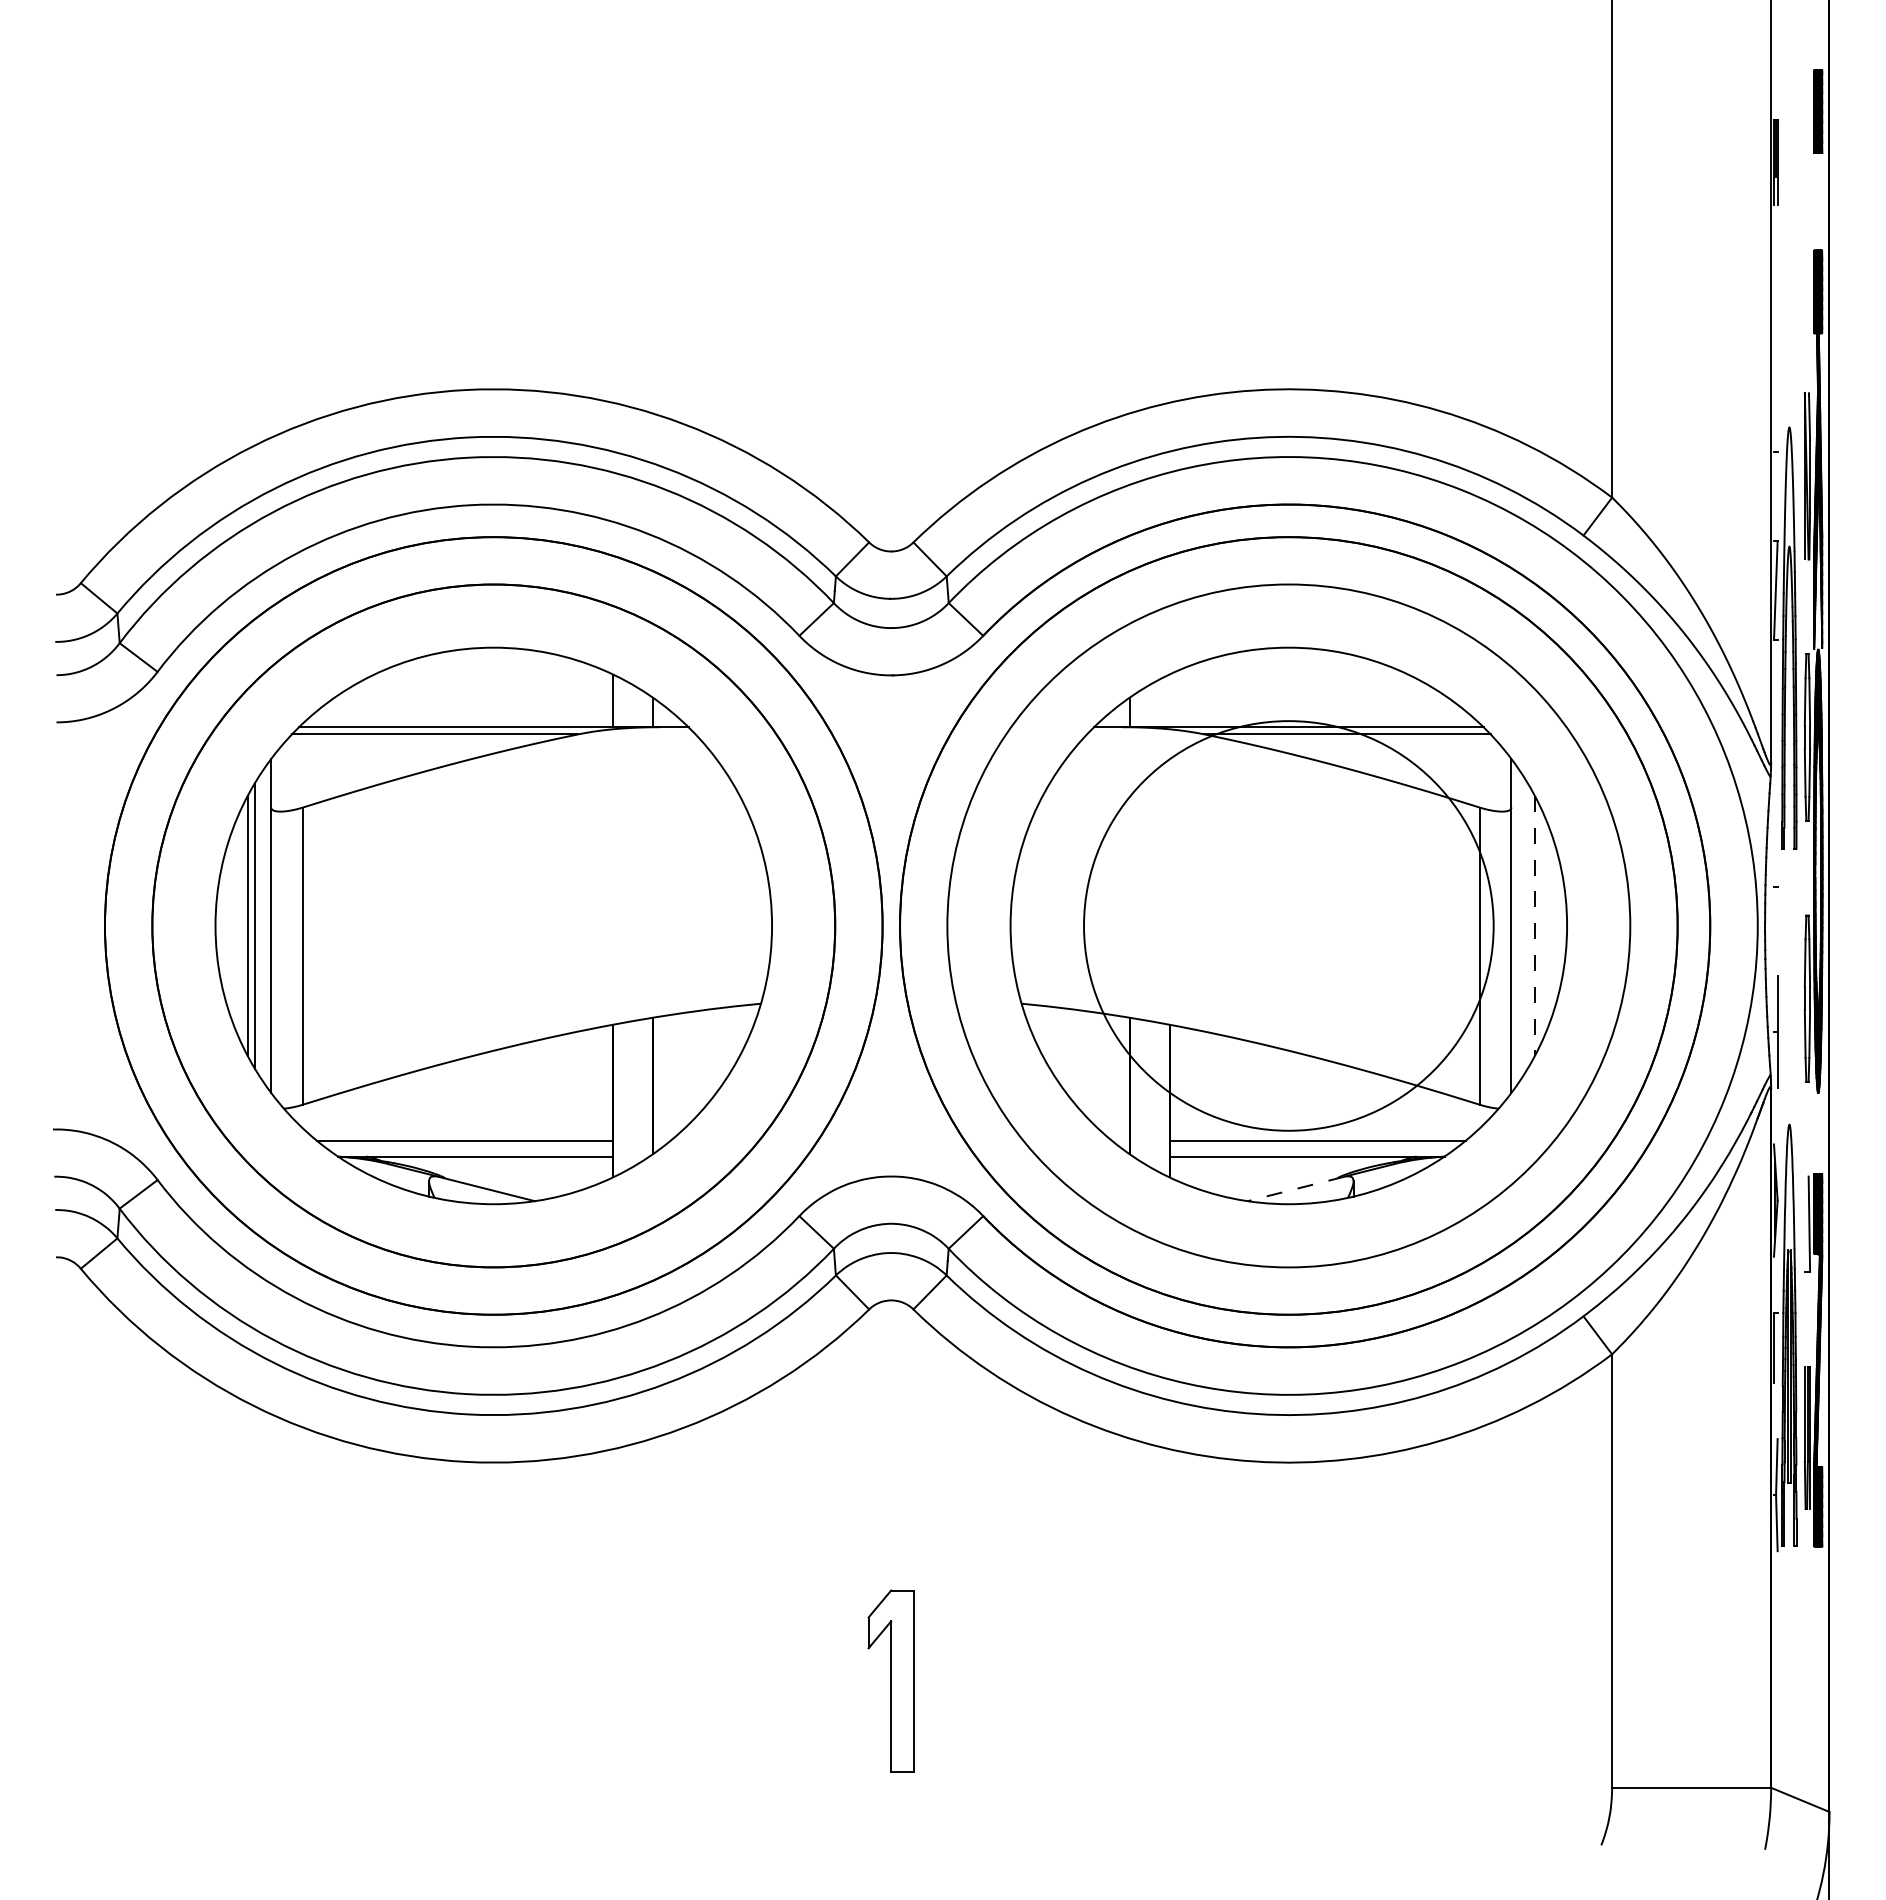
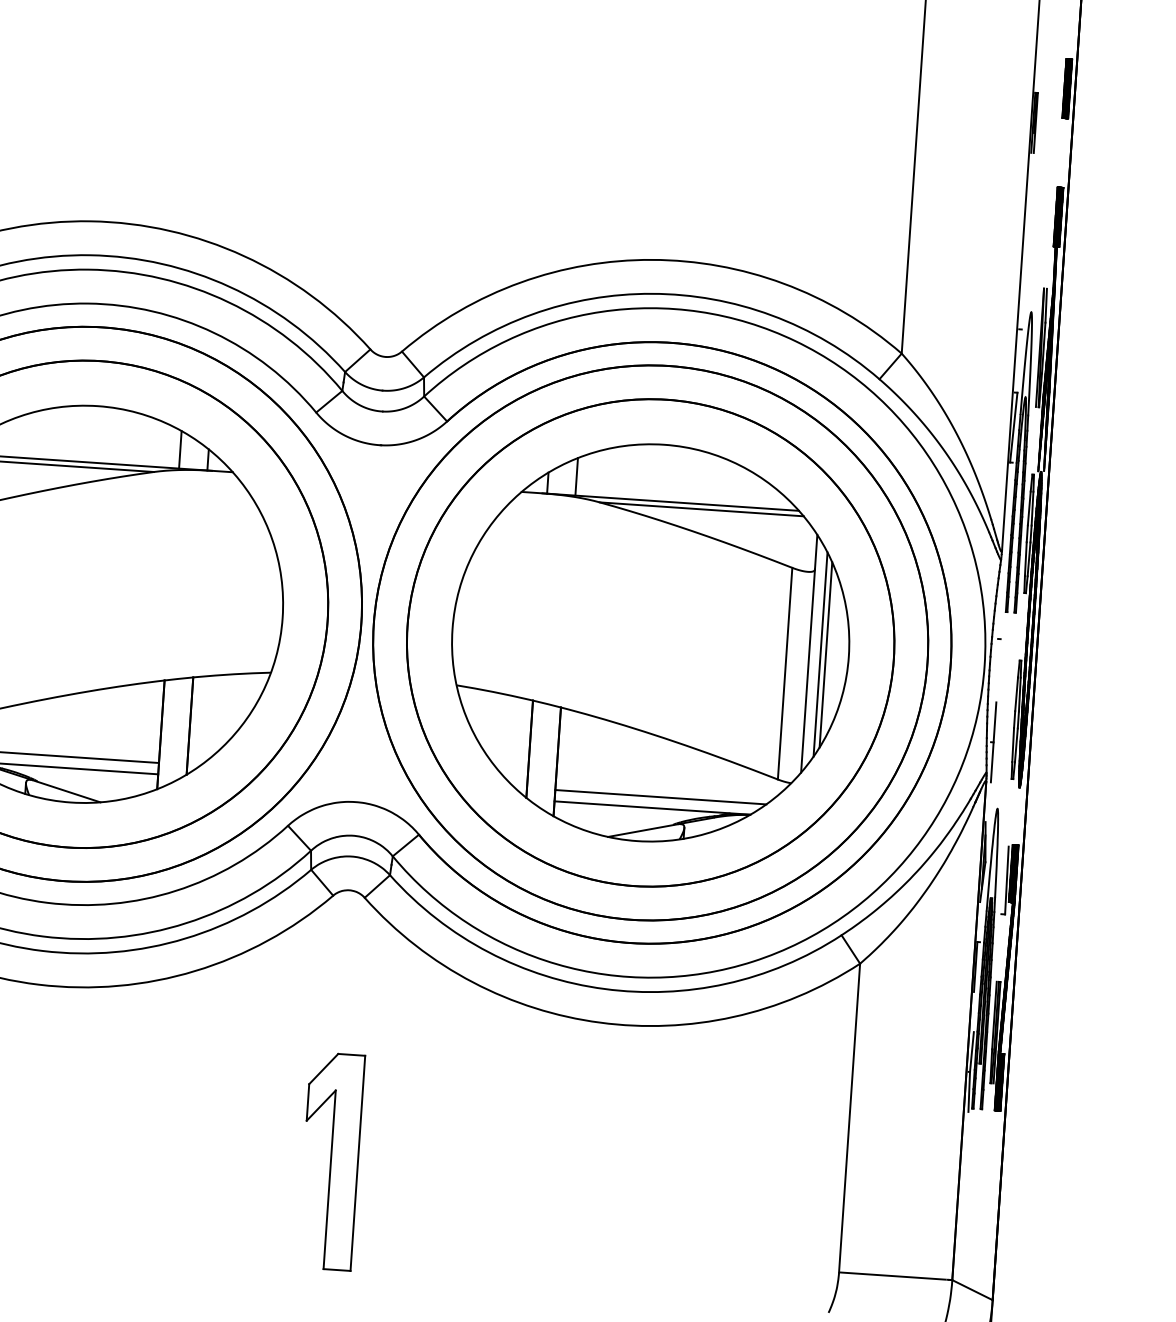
line: (1169, 700) -> (576, 476), added
circle: (1288, 925) -> (650, 642), size x1.67
line: (1527, 925) -> (820, 654), added
line: (1534, 925) -> (825, 654), dashed -> solid
line: (1295, 1189) -> (642, 830), dashed -> solid
part: (890, 1680) -> (330, 1160), size x1.67

